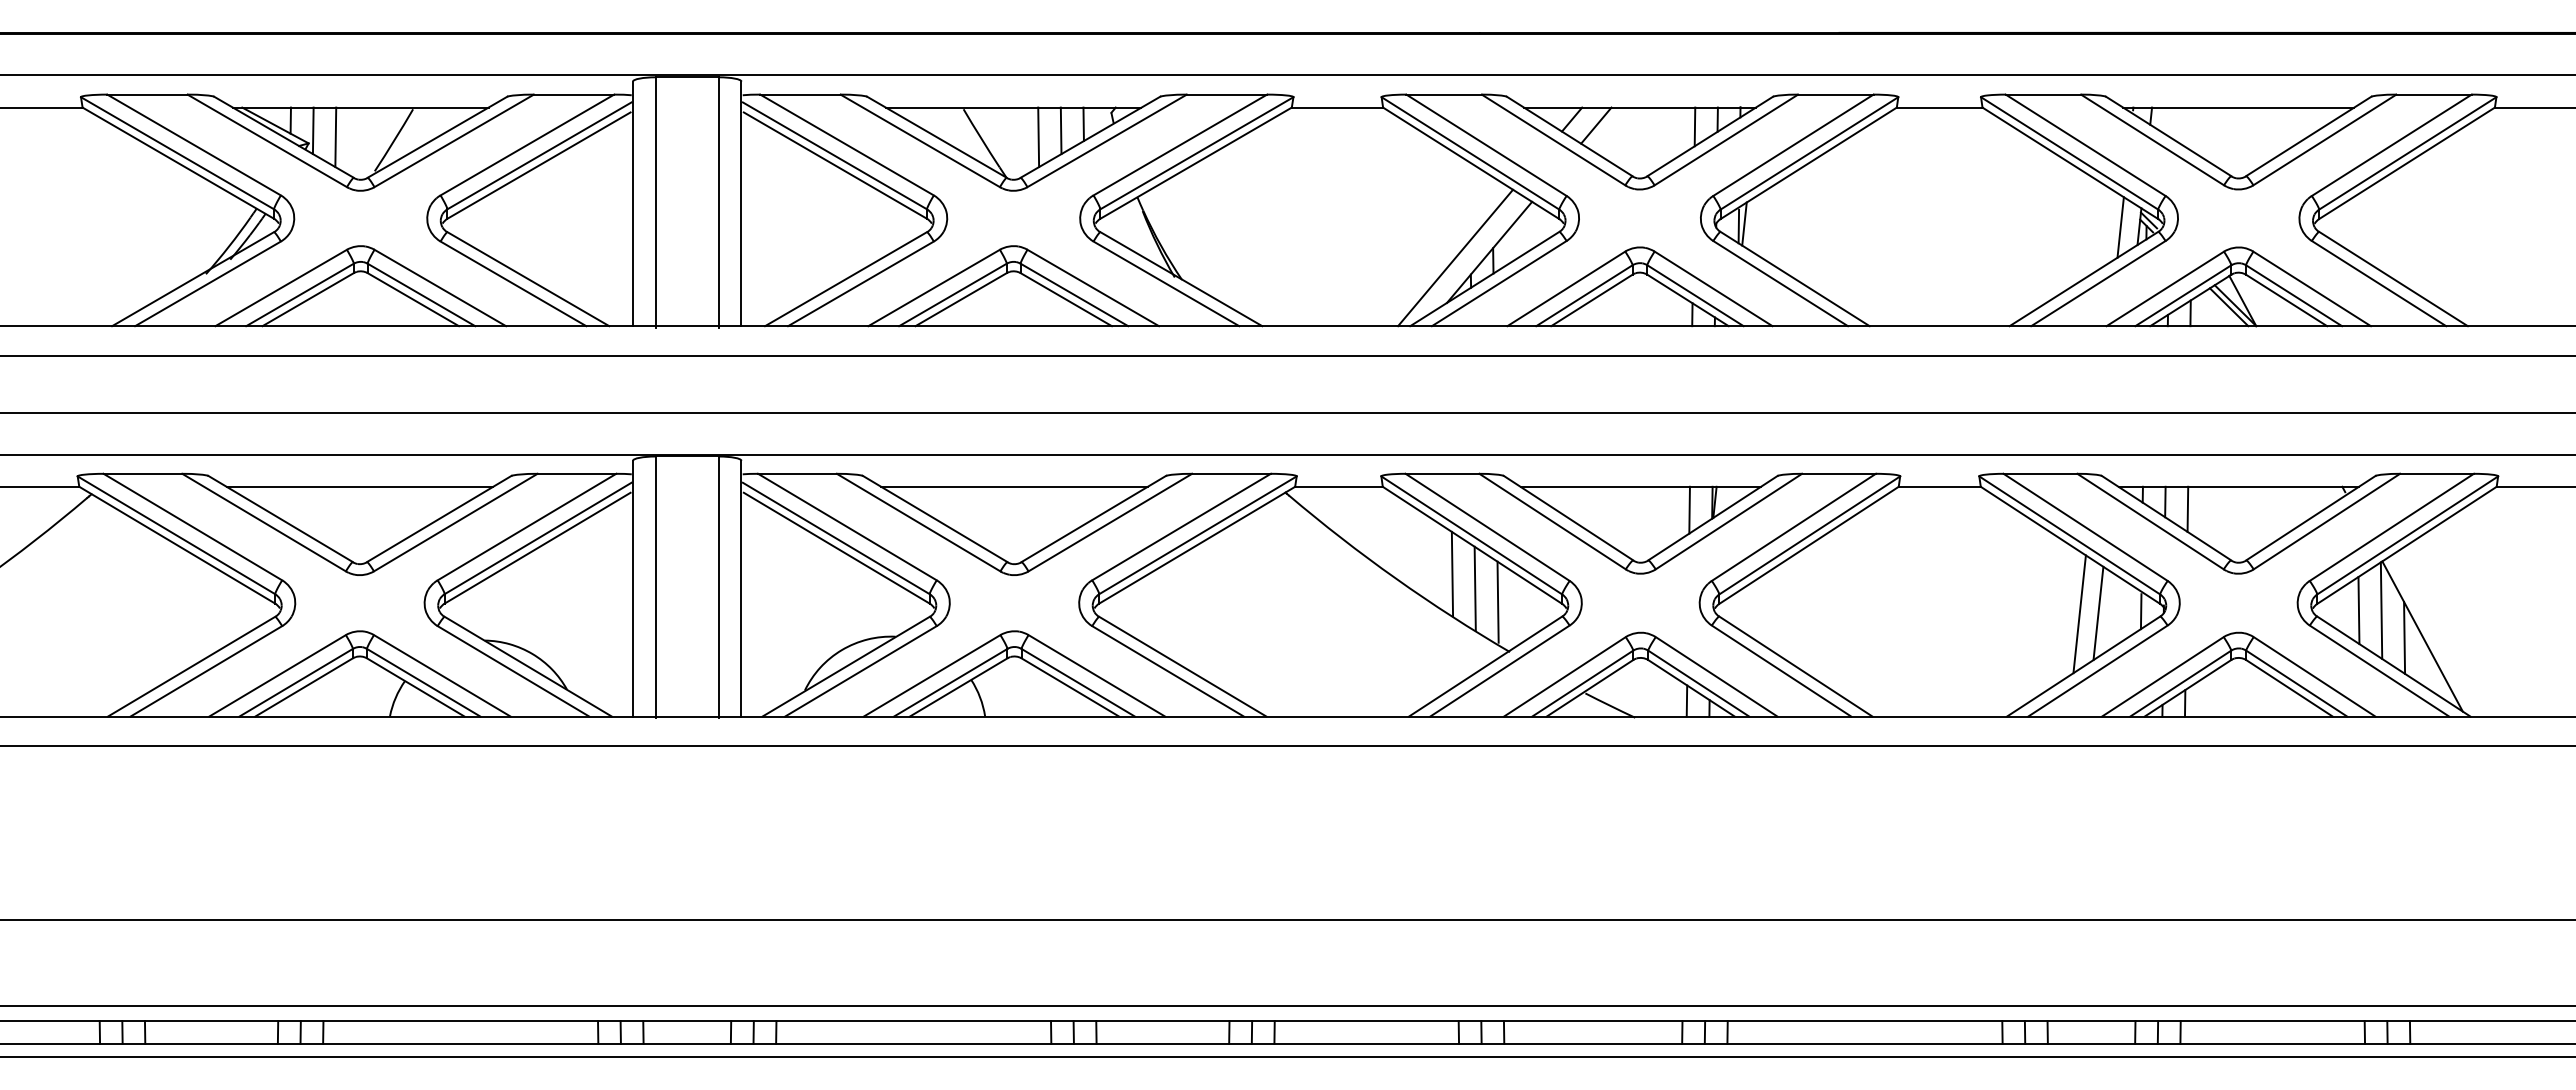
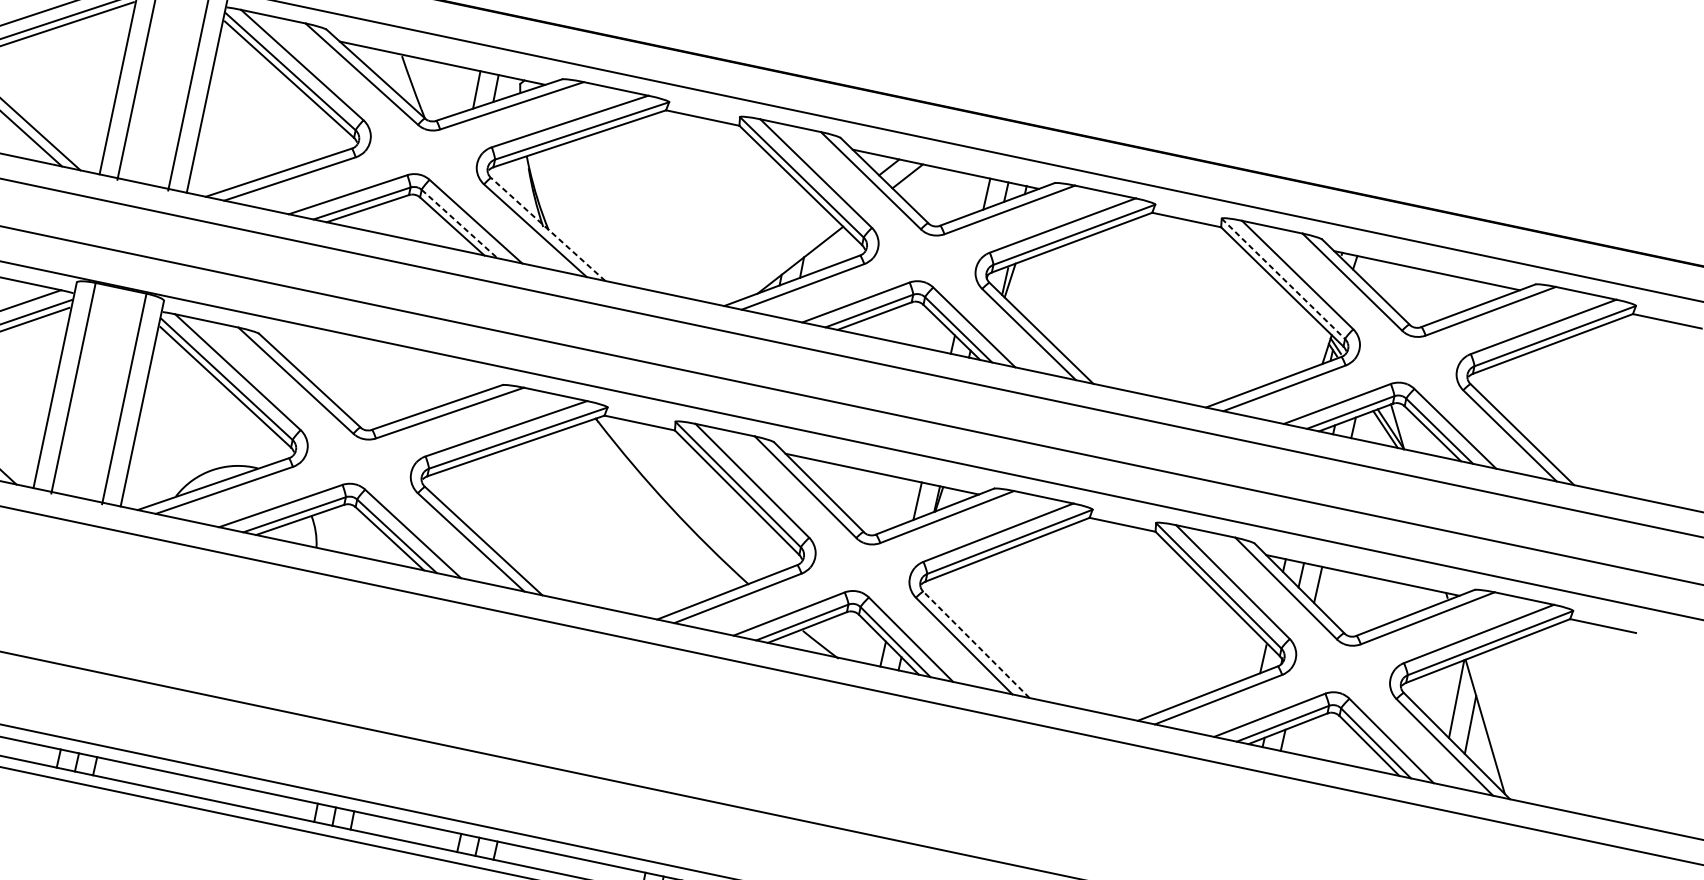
line: (1038, 137) -> (457, 91), removed
line: (2069, 153) -> (1283, 278), solid -> dashed
line: (2120, 227) -> (1311, 347), removed
line: (1455, 257) -> (772, 258), removed
line: (1181, 279) -> (548, 229), solid -> dashed
line: (1074, 295) -> (459, 224), solid -> dashed
line: (1014, 486) -> (379, 367), removed
line: (1452, 573) -> (716, 511), removed
line: (1474, 588) -> (731, 527), removed
line: (1497, 601) -> (747, 542), removed
line: (2358, 610) -> (1438, 695), removed
line: (2098, 613) -> (1228, 653), removed
line: (2079, 614) -> (1213, 651), removed
line: (1795, 666) -> (976, 644), solid -> dashed

